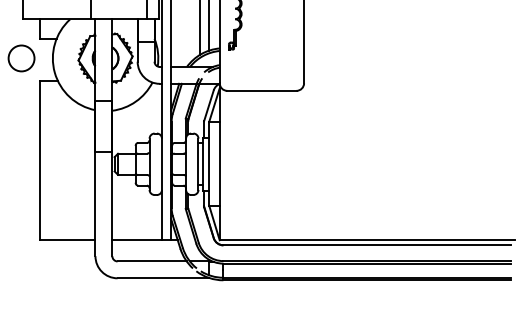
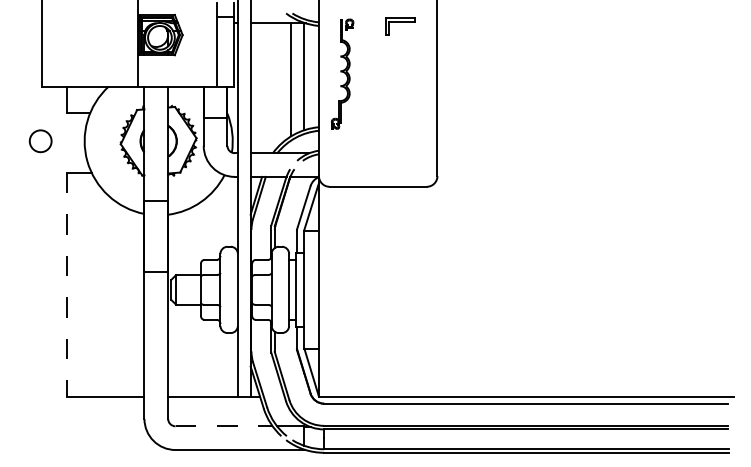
circle: (21, 58) -> (40, 141), size x0.6
line: (40, 160) -> (67, 284), solid -> dashed
line: (152, 261) -> (224, 426), solid -> dashed

